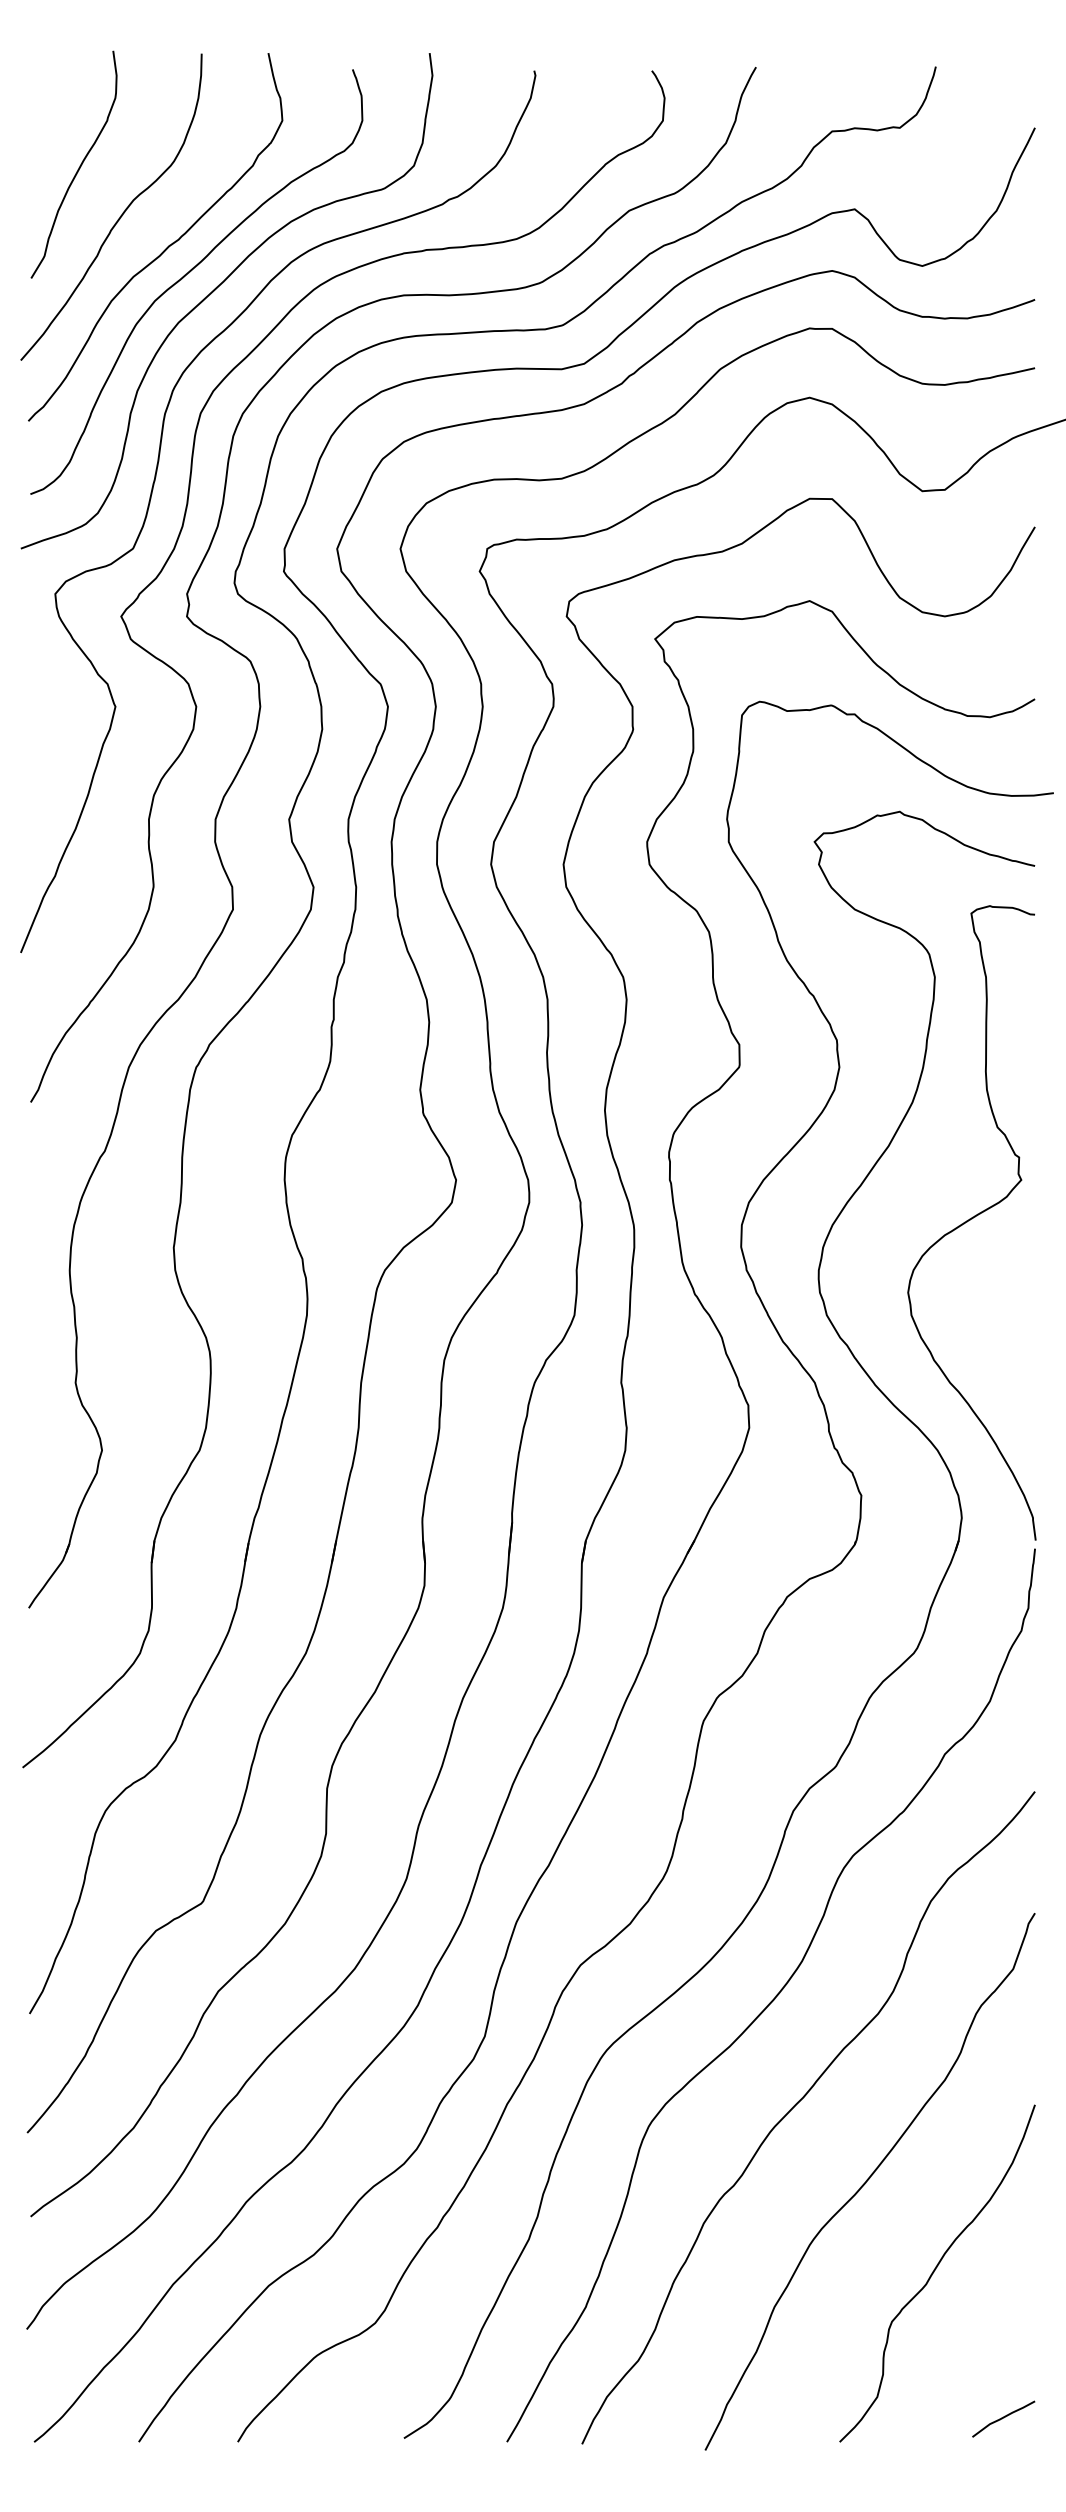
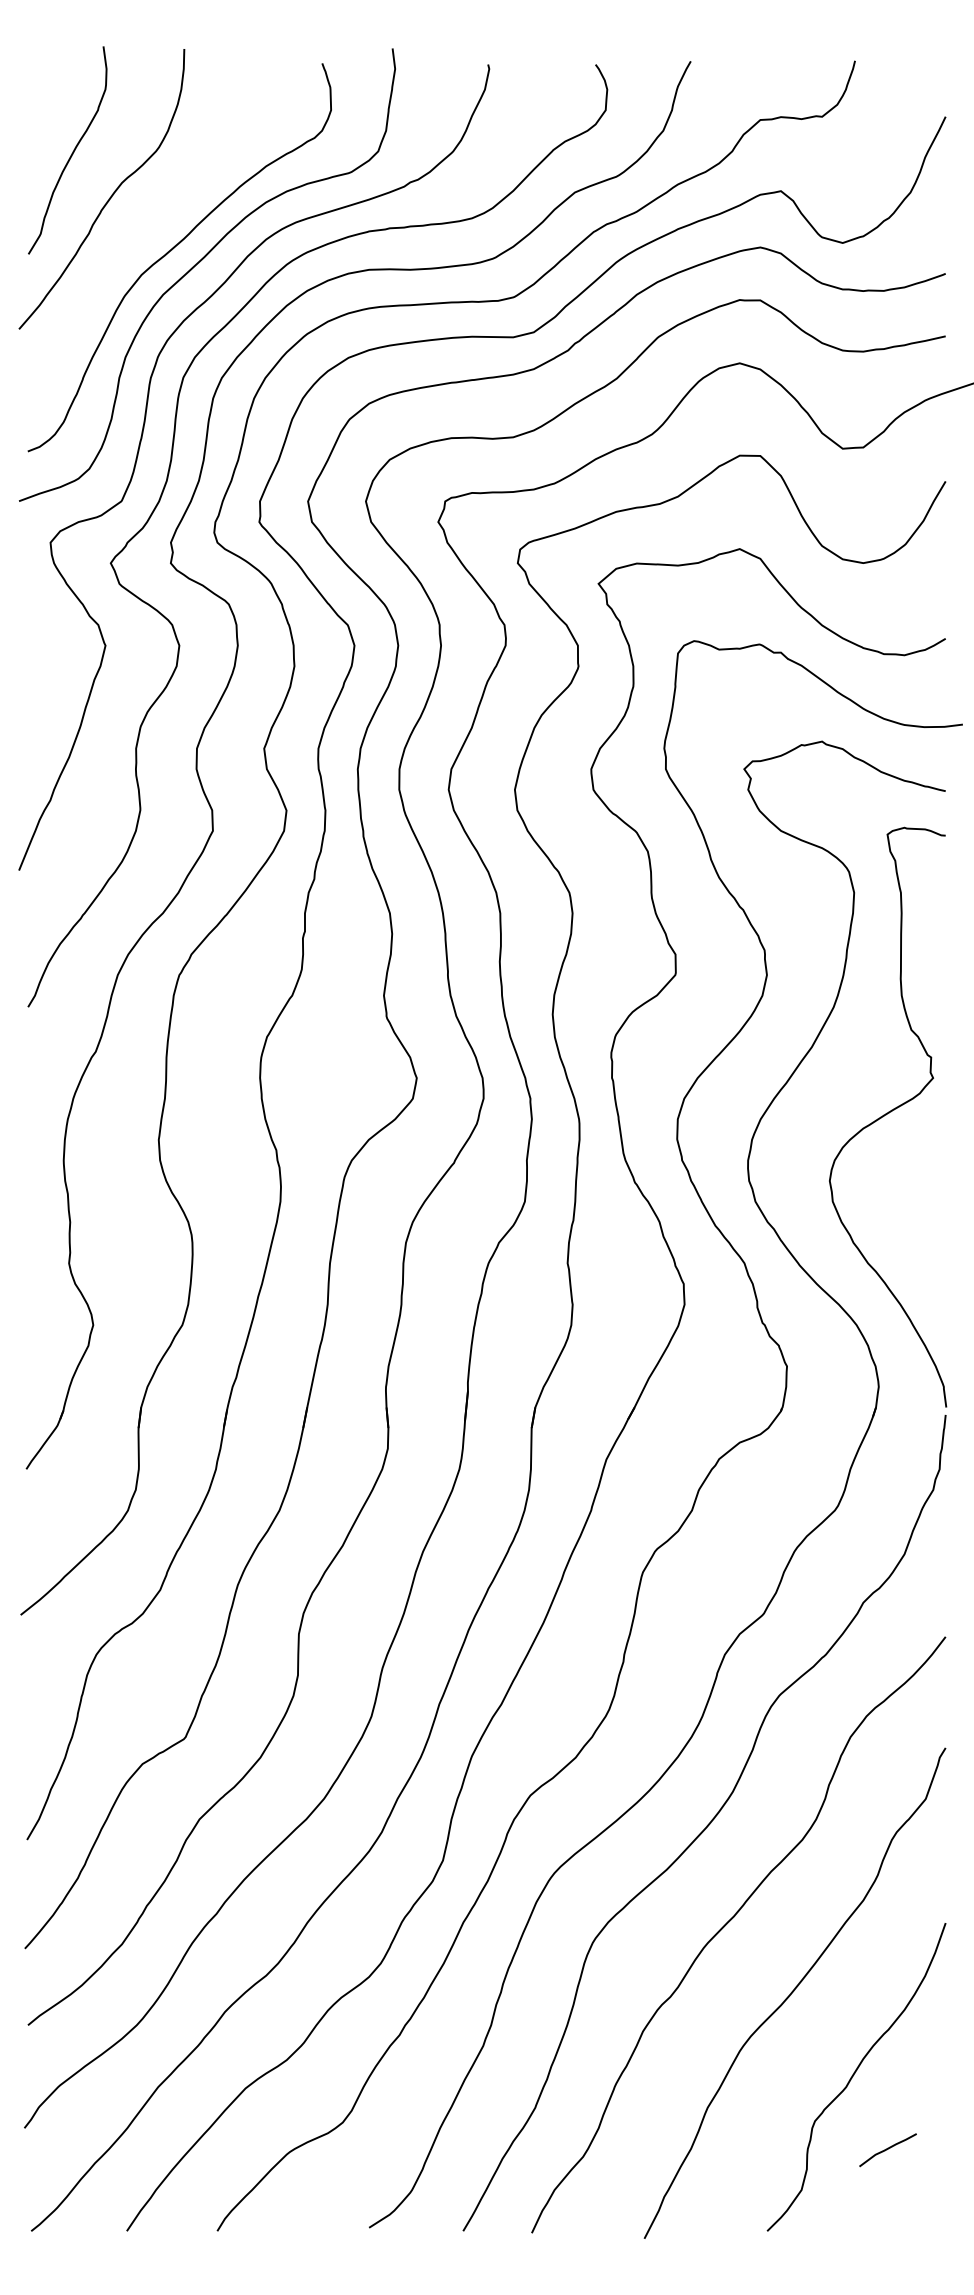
curve: (165, 247) -> (151, 226), removed
curve: (1003, 2418) -> (887, 2149), moved

